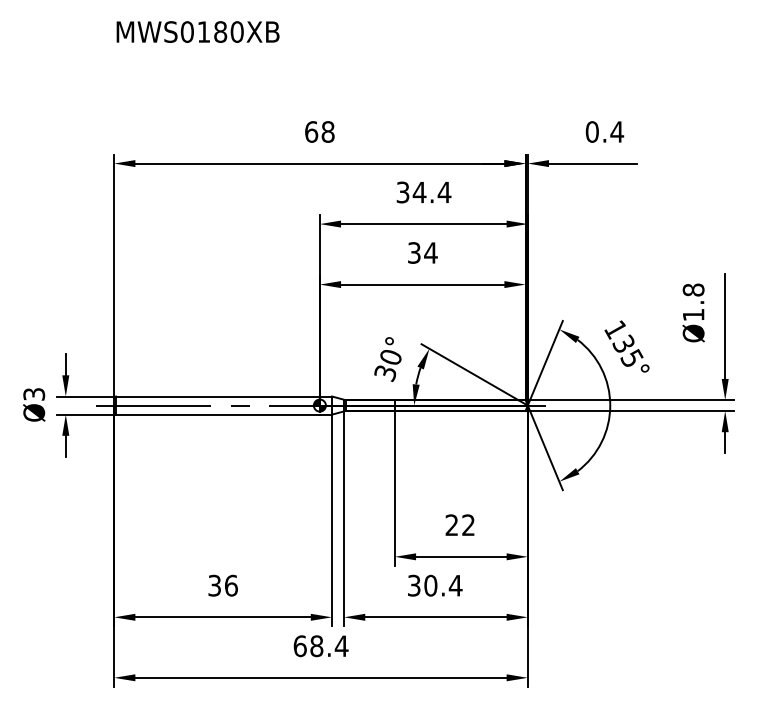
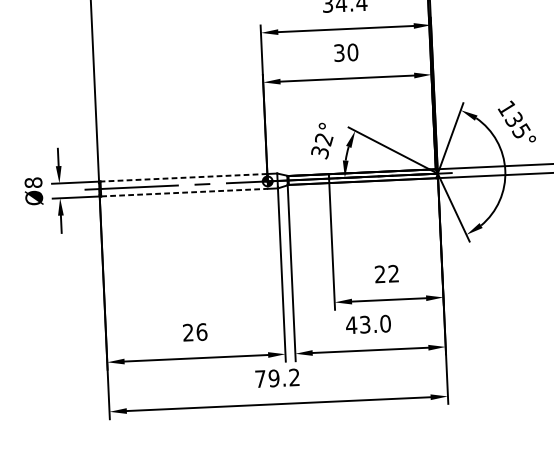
text: (430, 252) -> (352, 52), 34 -> 30
text: (390, 357) -> (323, 139), 30° -> 32°
text: (34, 393) -> (33, 182), Ø3 -> Ø8
line: (217, 396) -> (183, 177), solid -> dashed
line: (217, 414) -> (184, 192), solid -> dashed
text: (214, 585) -> (188, 332), 36 -> 26
text: (434, 585) -> (368, 324), 30.4 -> 43.0
text: (320, 646) -> (277, 378), 68.4 -> 79.2

